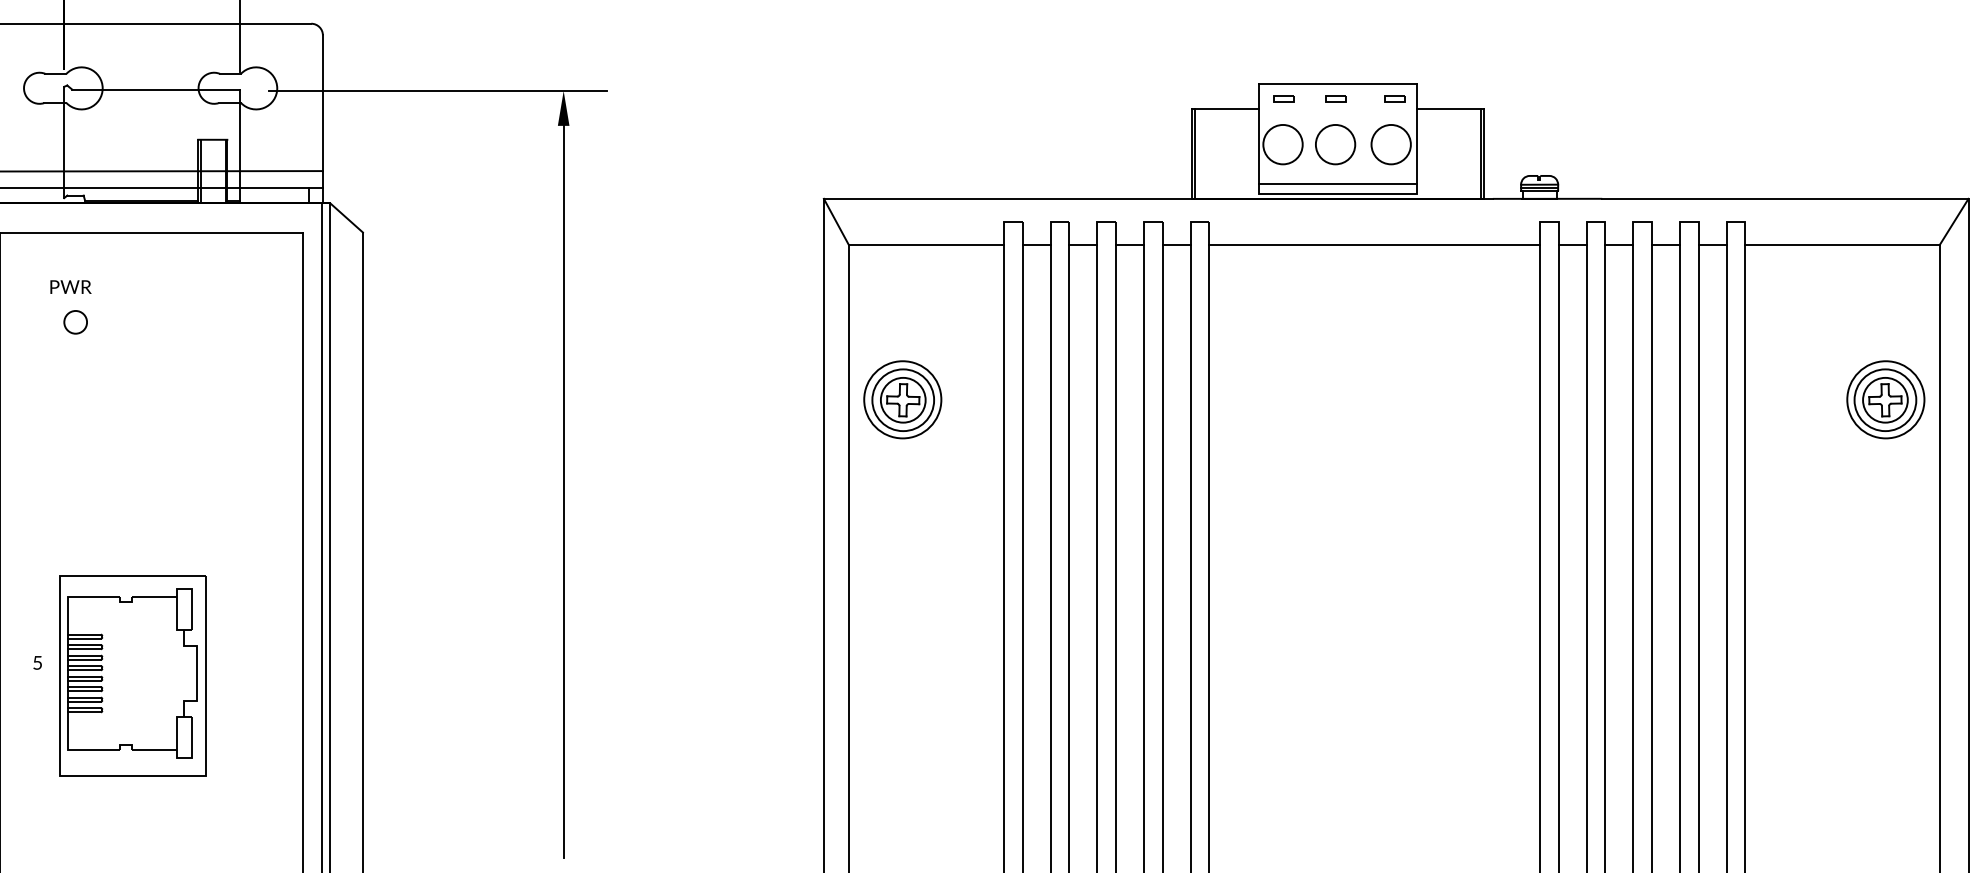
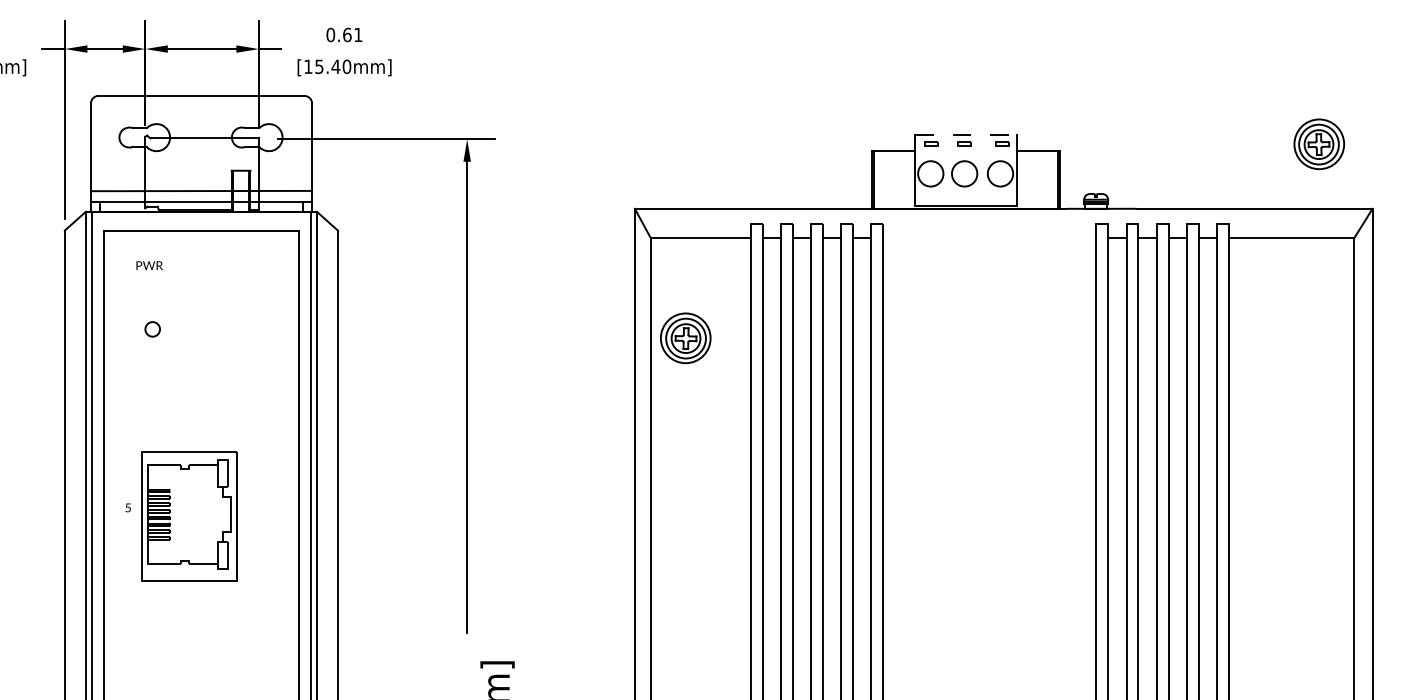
line: (1338, 85) -> (966, 135), solid -> dashed
line: (1338, 184) -> (966, 199), removed
line: (1374, 244) -> (989, 238), removed
circle: (75, 322) -> (152, 329), moved
part: (1884, 400) -> (1318, 144), moved

